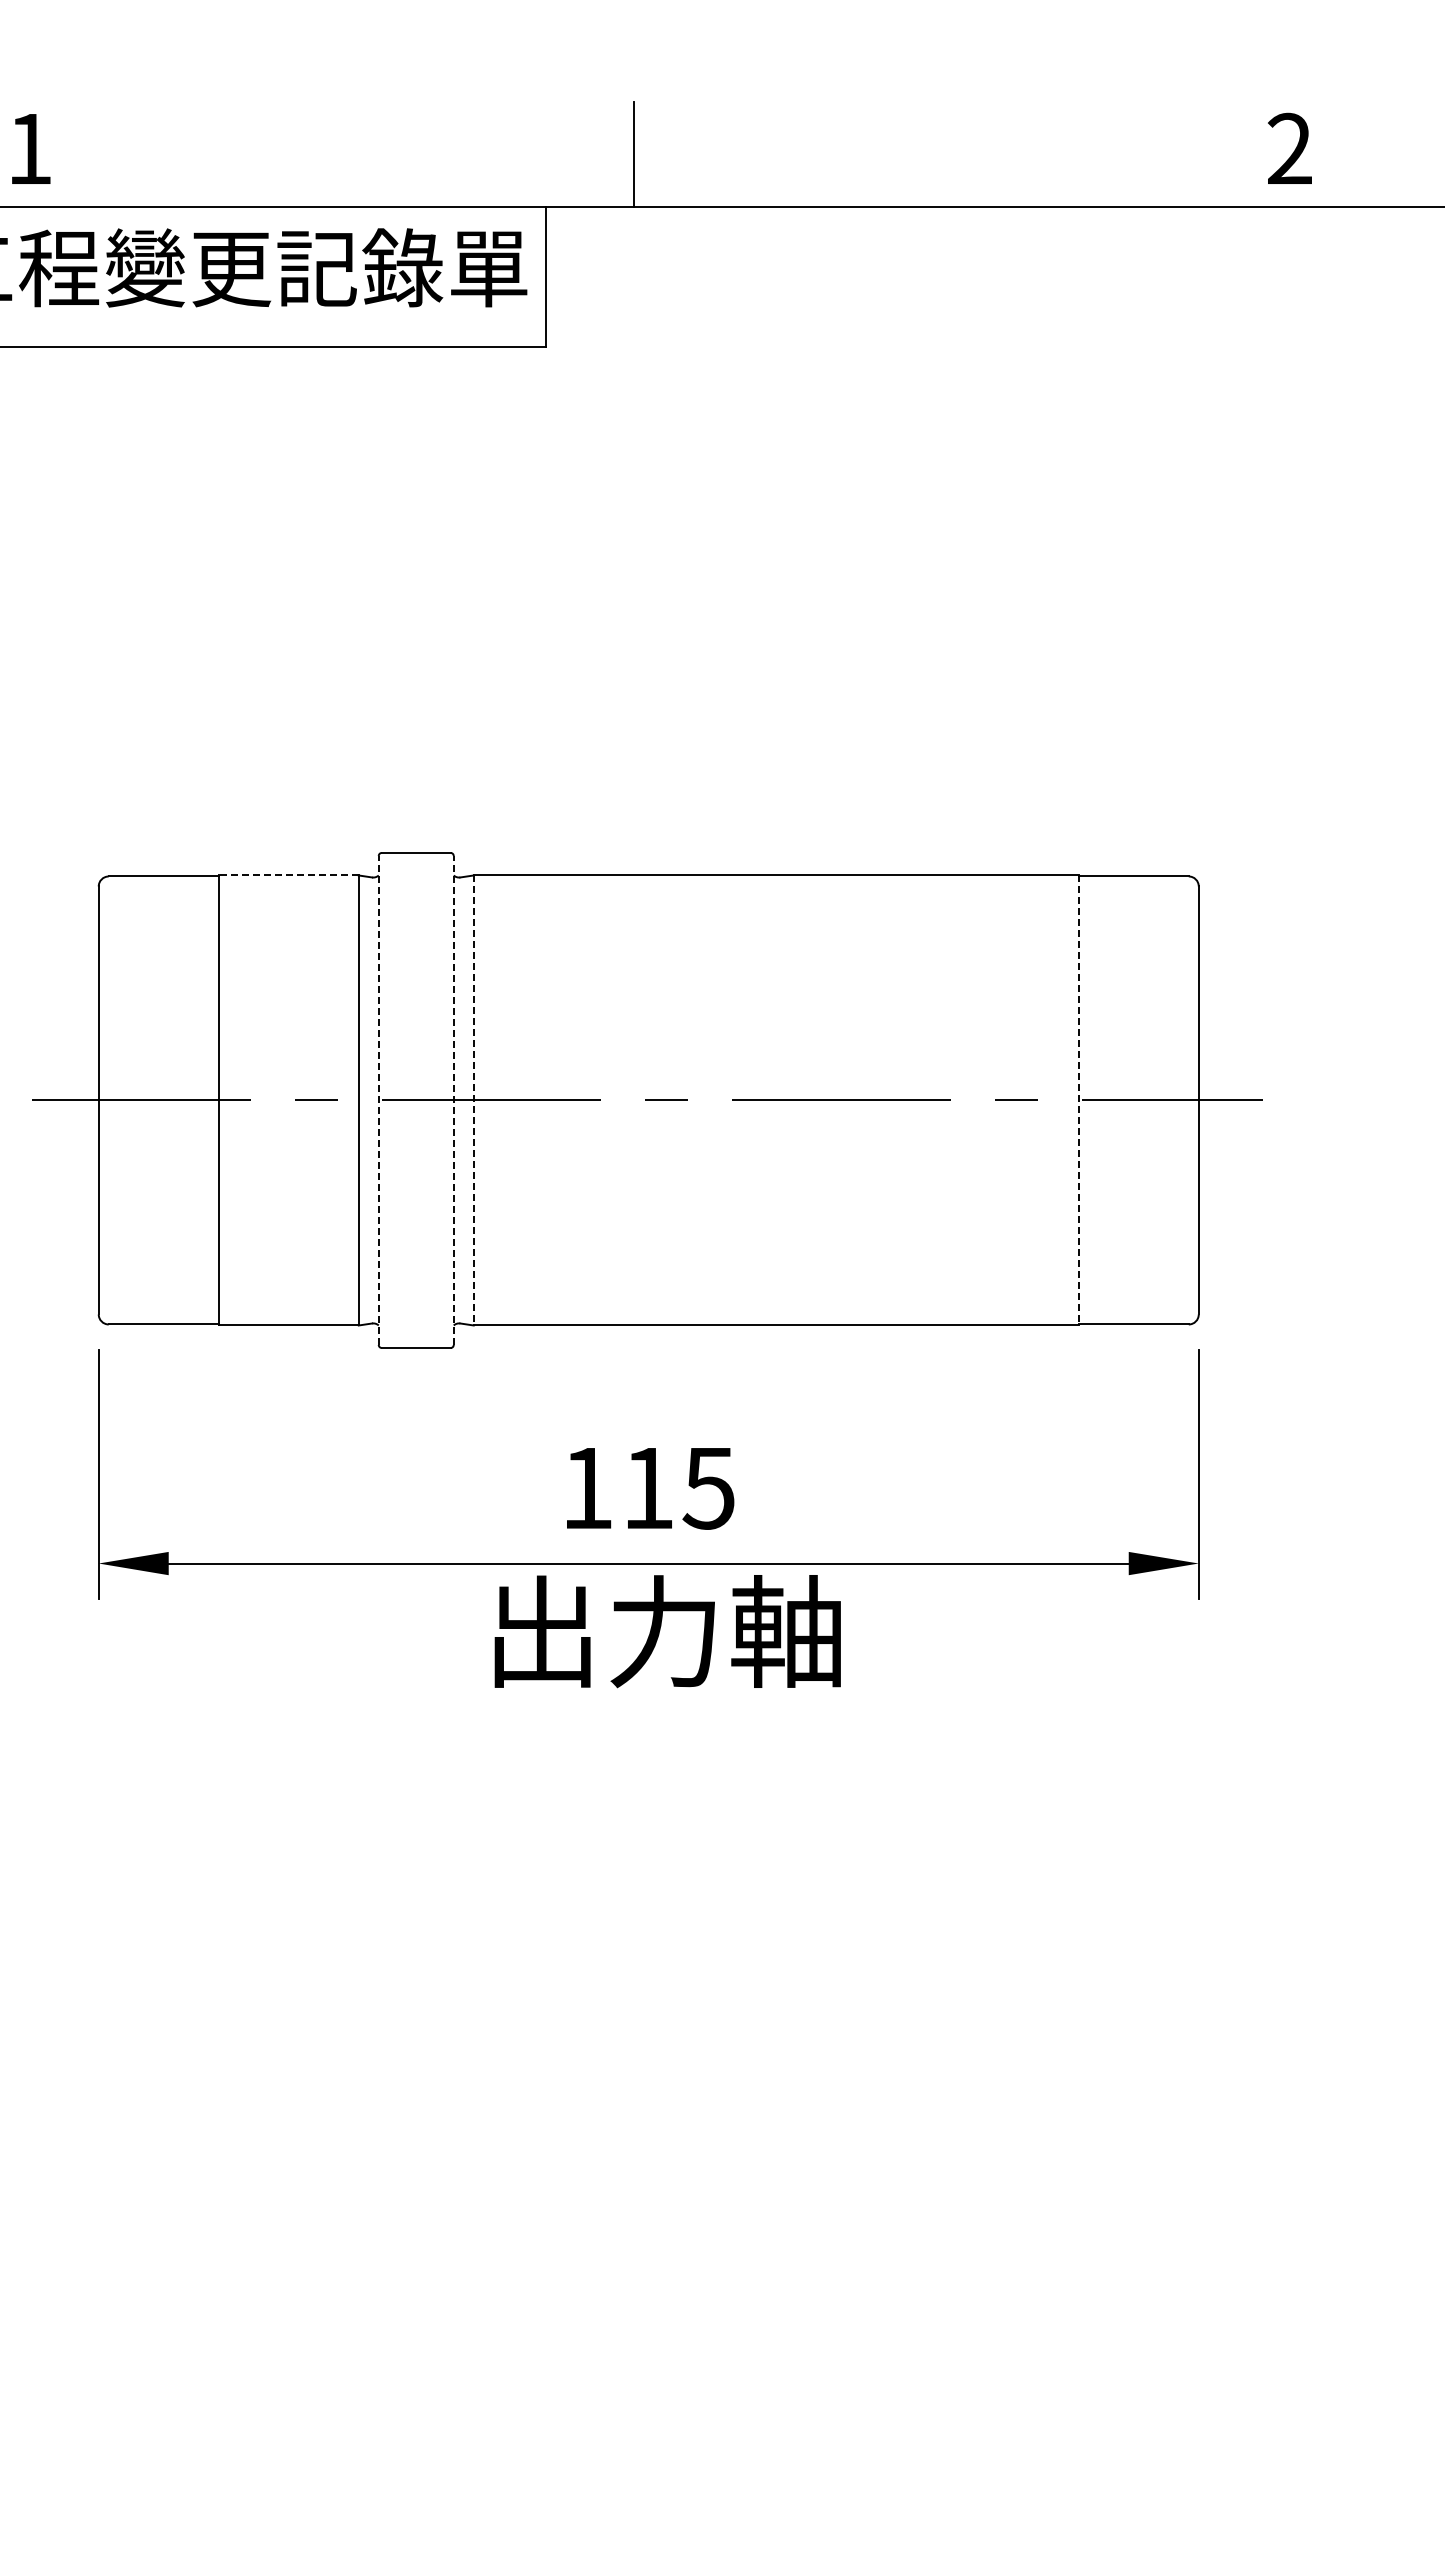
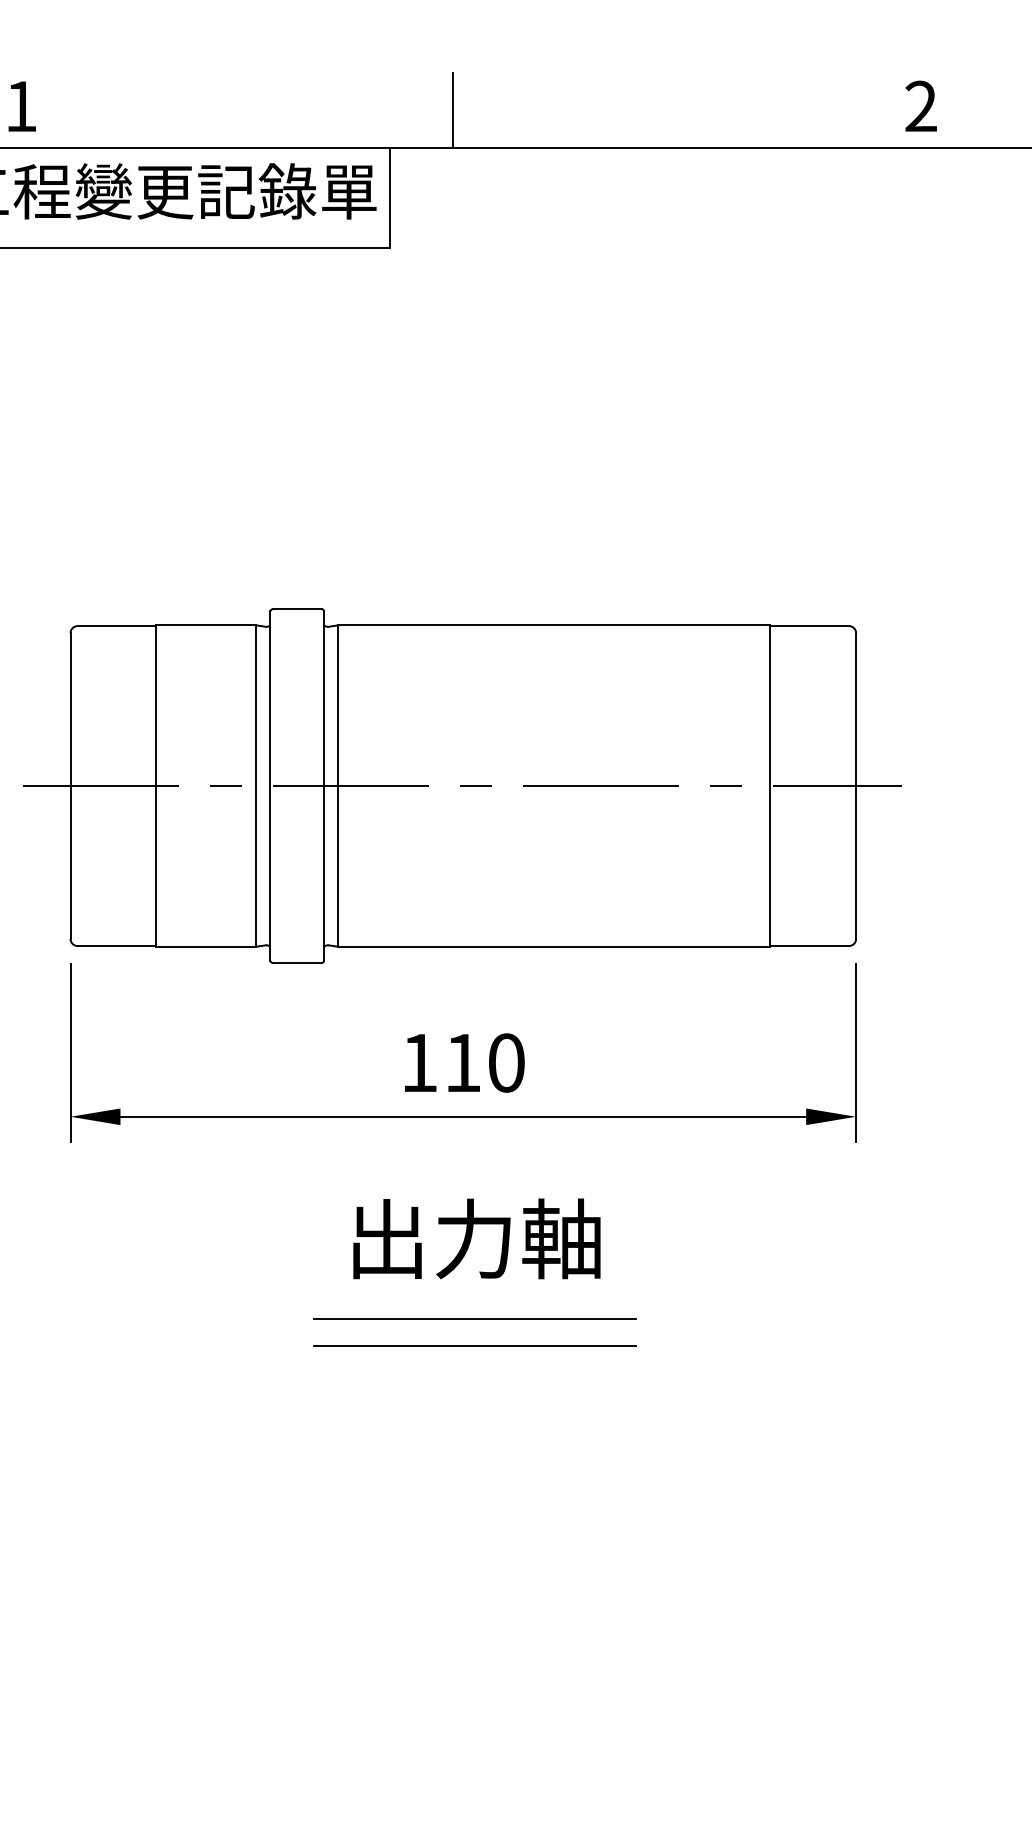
line: (288, 875) -> (206, 625), dashed -> solid
line: (378, 1100) -> (270, 786), dashed -> solid
line: (453, 1100) -> (323, 786), dashed -> solid
line: (473, 1100) -> (338, 786), dashed -> solid
line: (1078, 1100) -> (770, 786), dashed -> solid
text: (708, 1487) -> (506, 1062), 115 -> 110
text: (667, 1631) -> (476, 1238), moved
line: (664, 1847) -> (474, 1319), added
line: (664, 1884) -> (474, 1346), added

